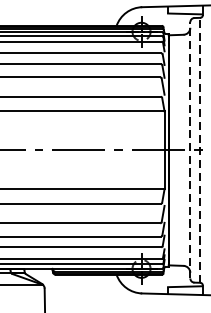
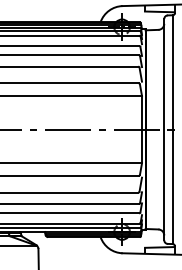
line: (190, 150) -> (164, 129), dashed -> solid
line: (199, 150) -> (172, 129), dashed -> solid

